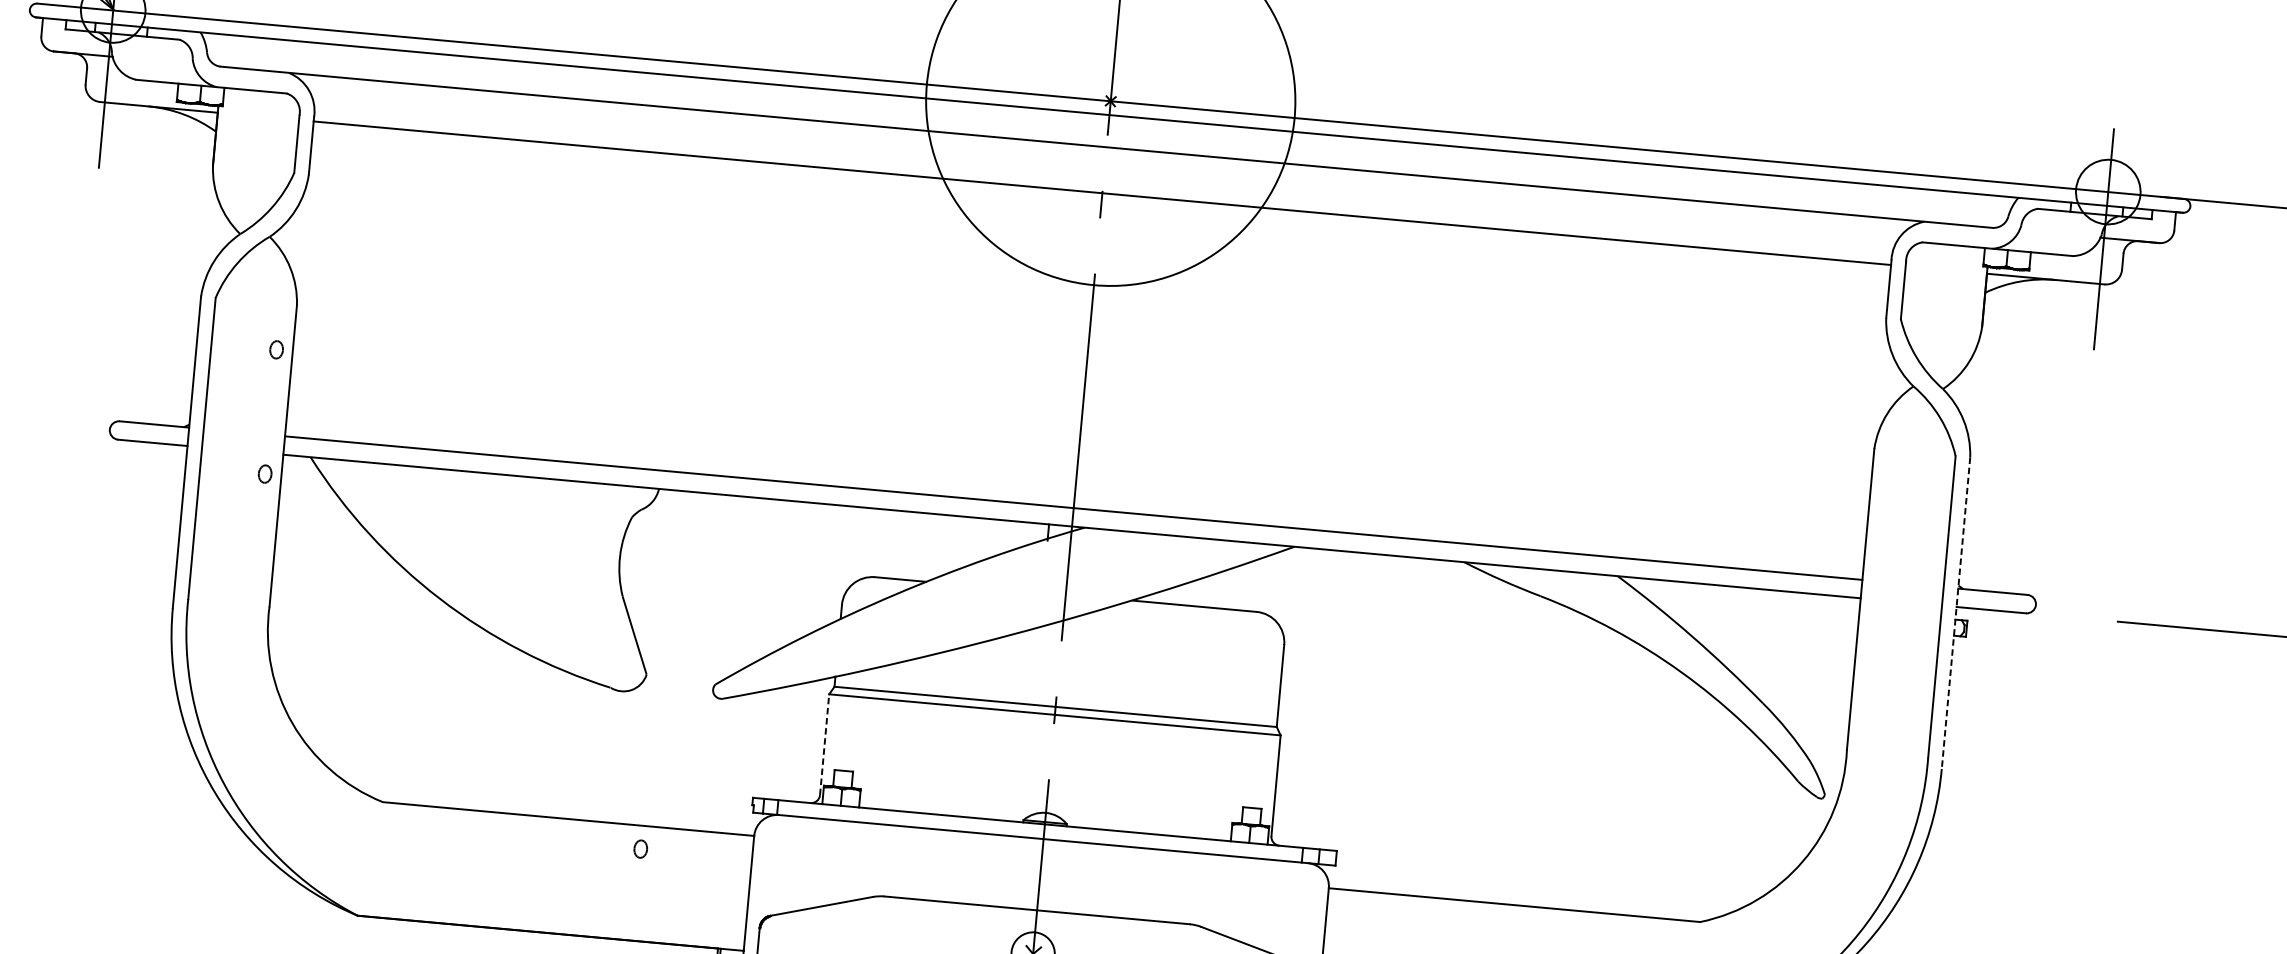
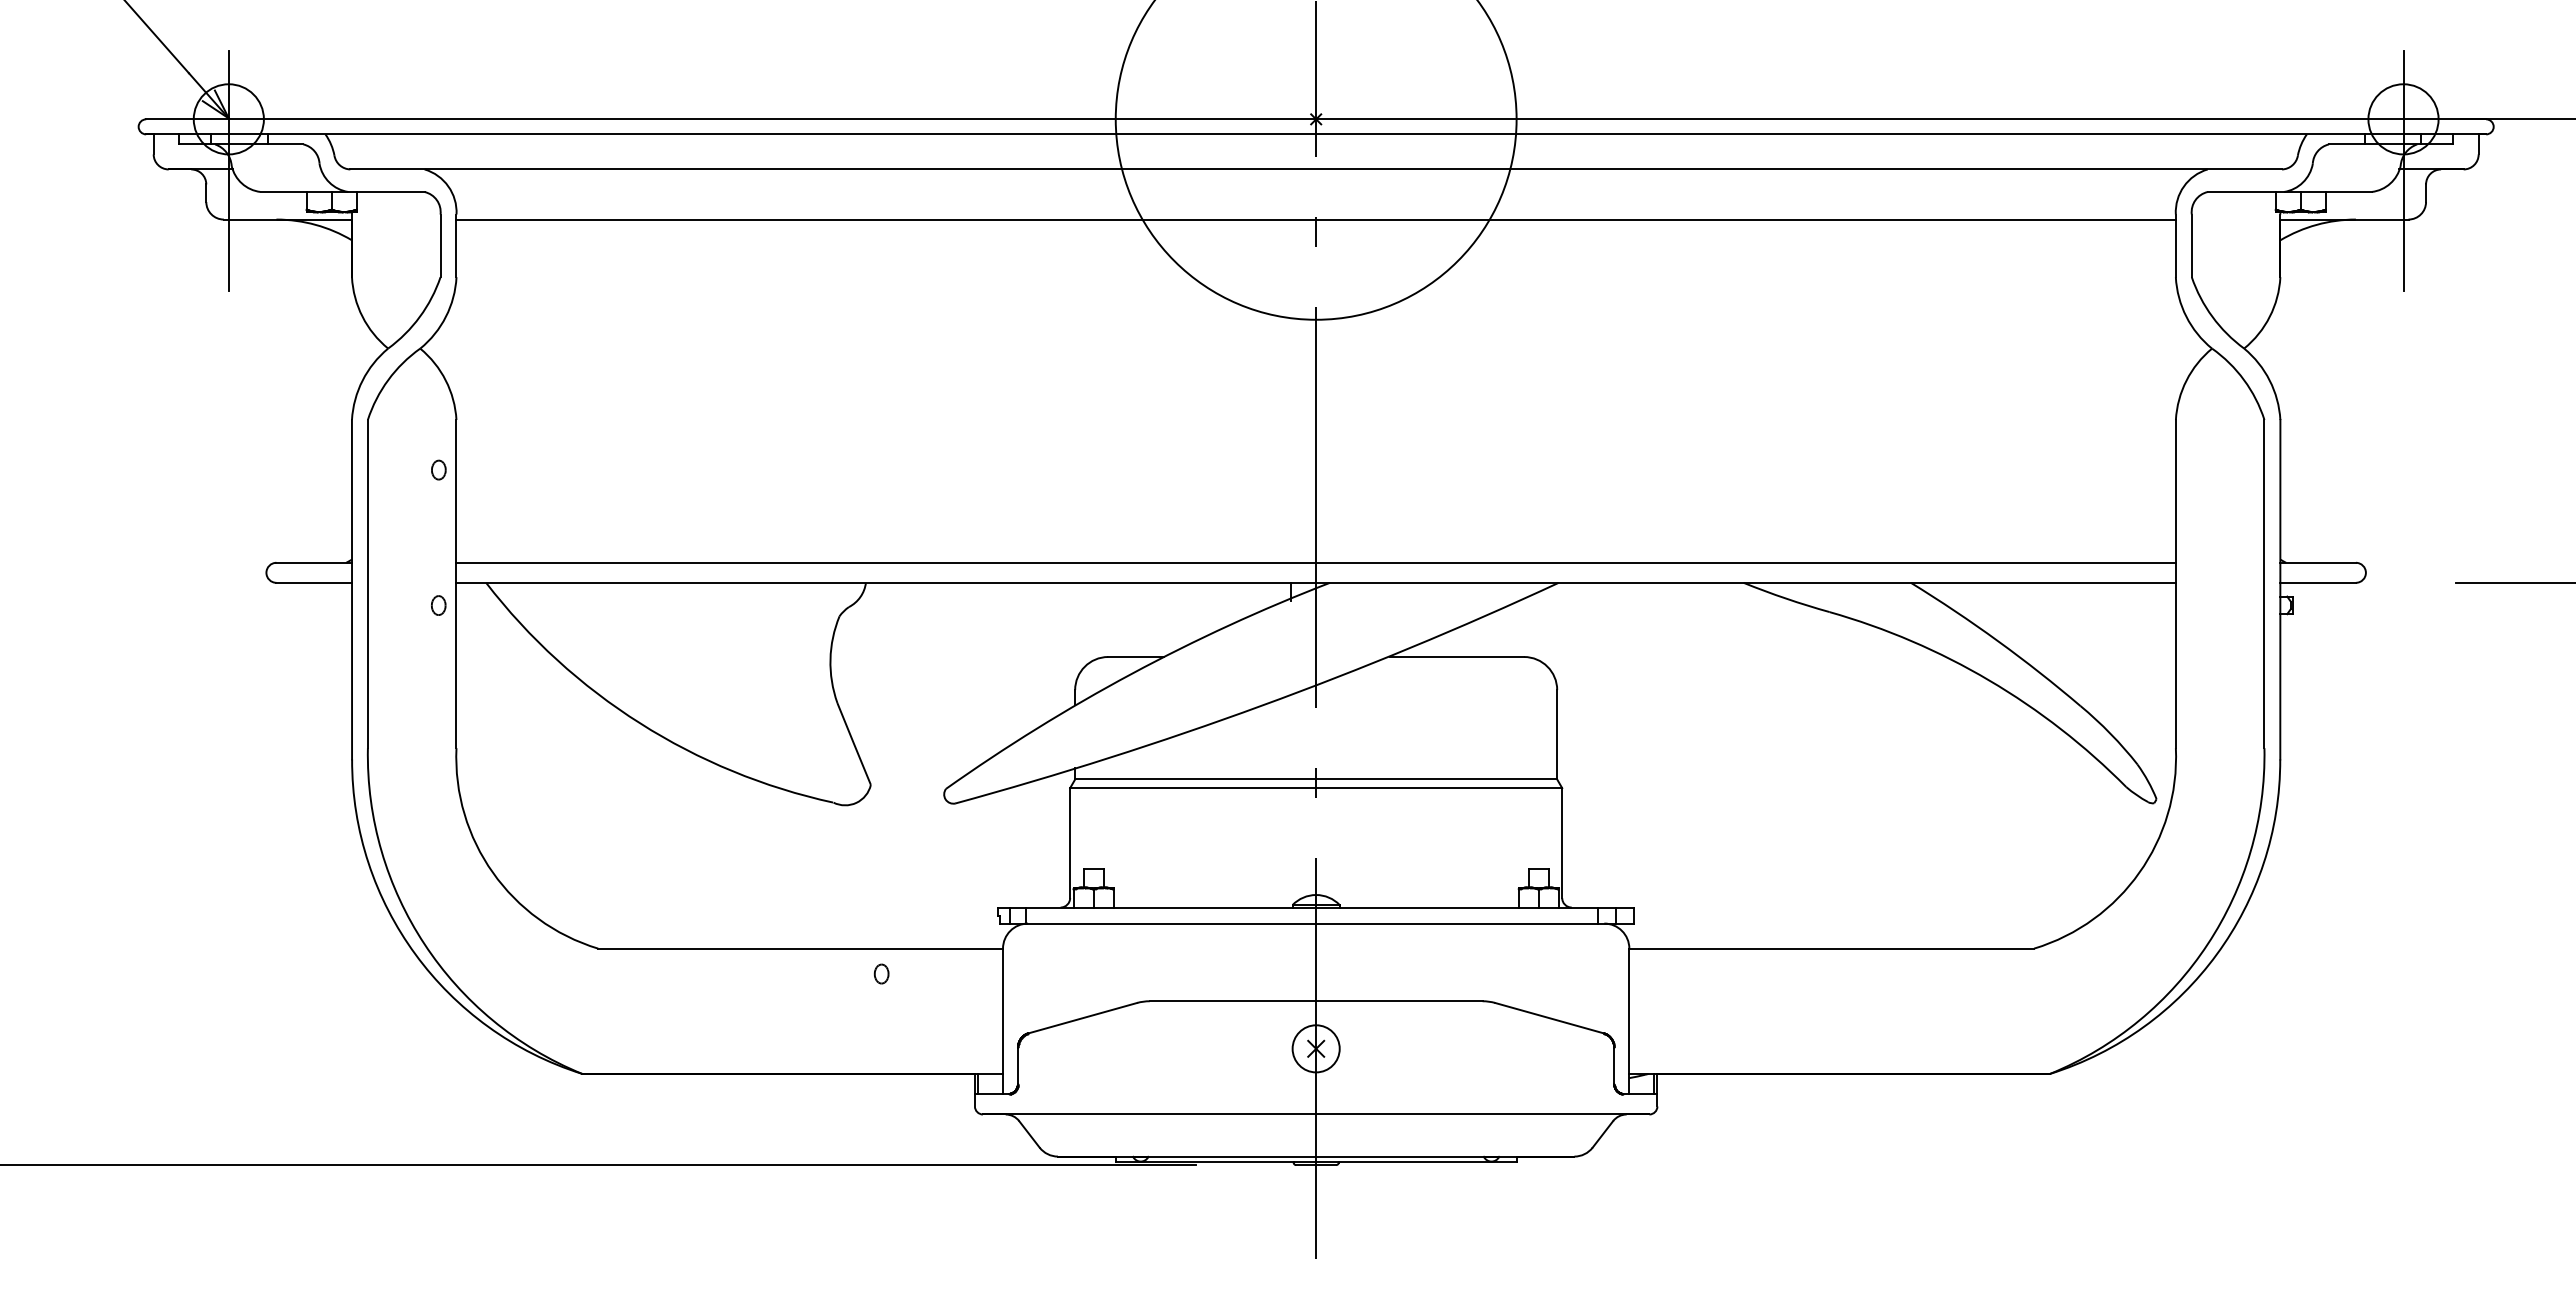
line: (1956, 613) -> (2280, 589), dashed -> solid
line: (824, 745) -> (1070, 843), dashed -> solid

